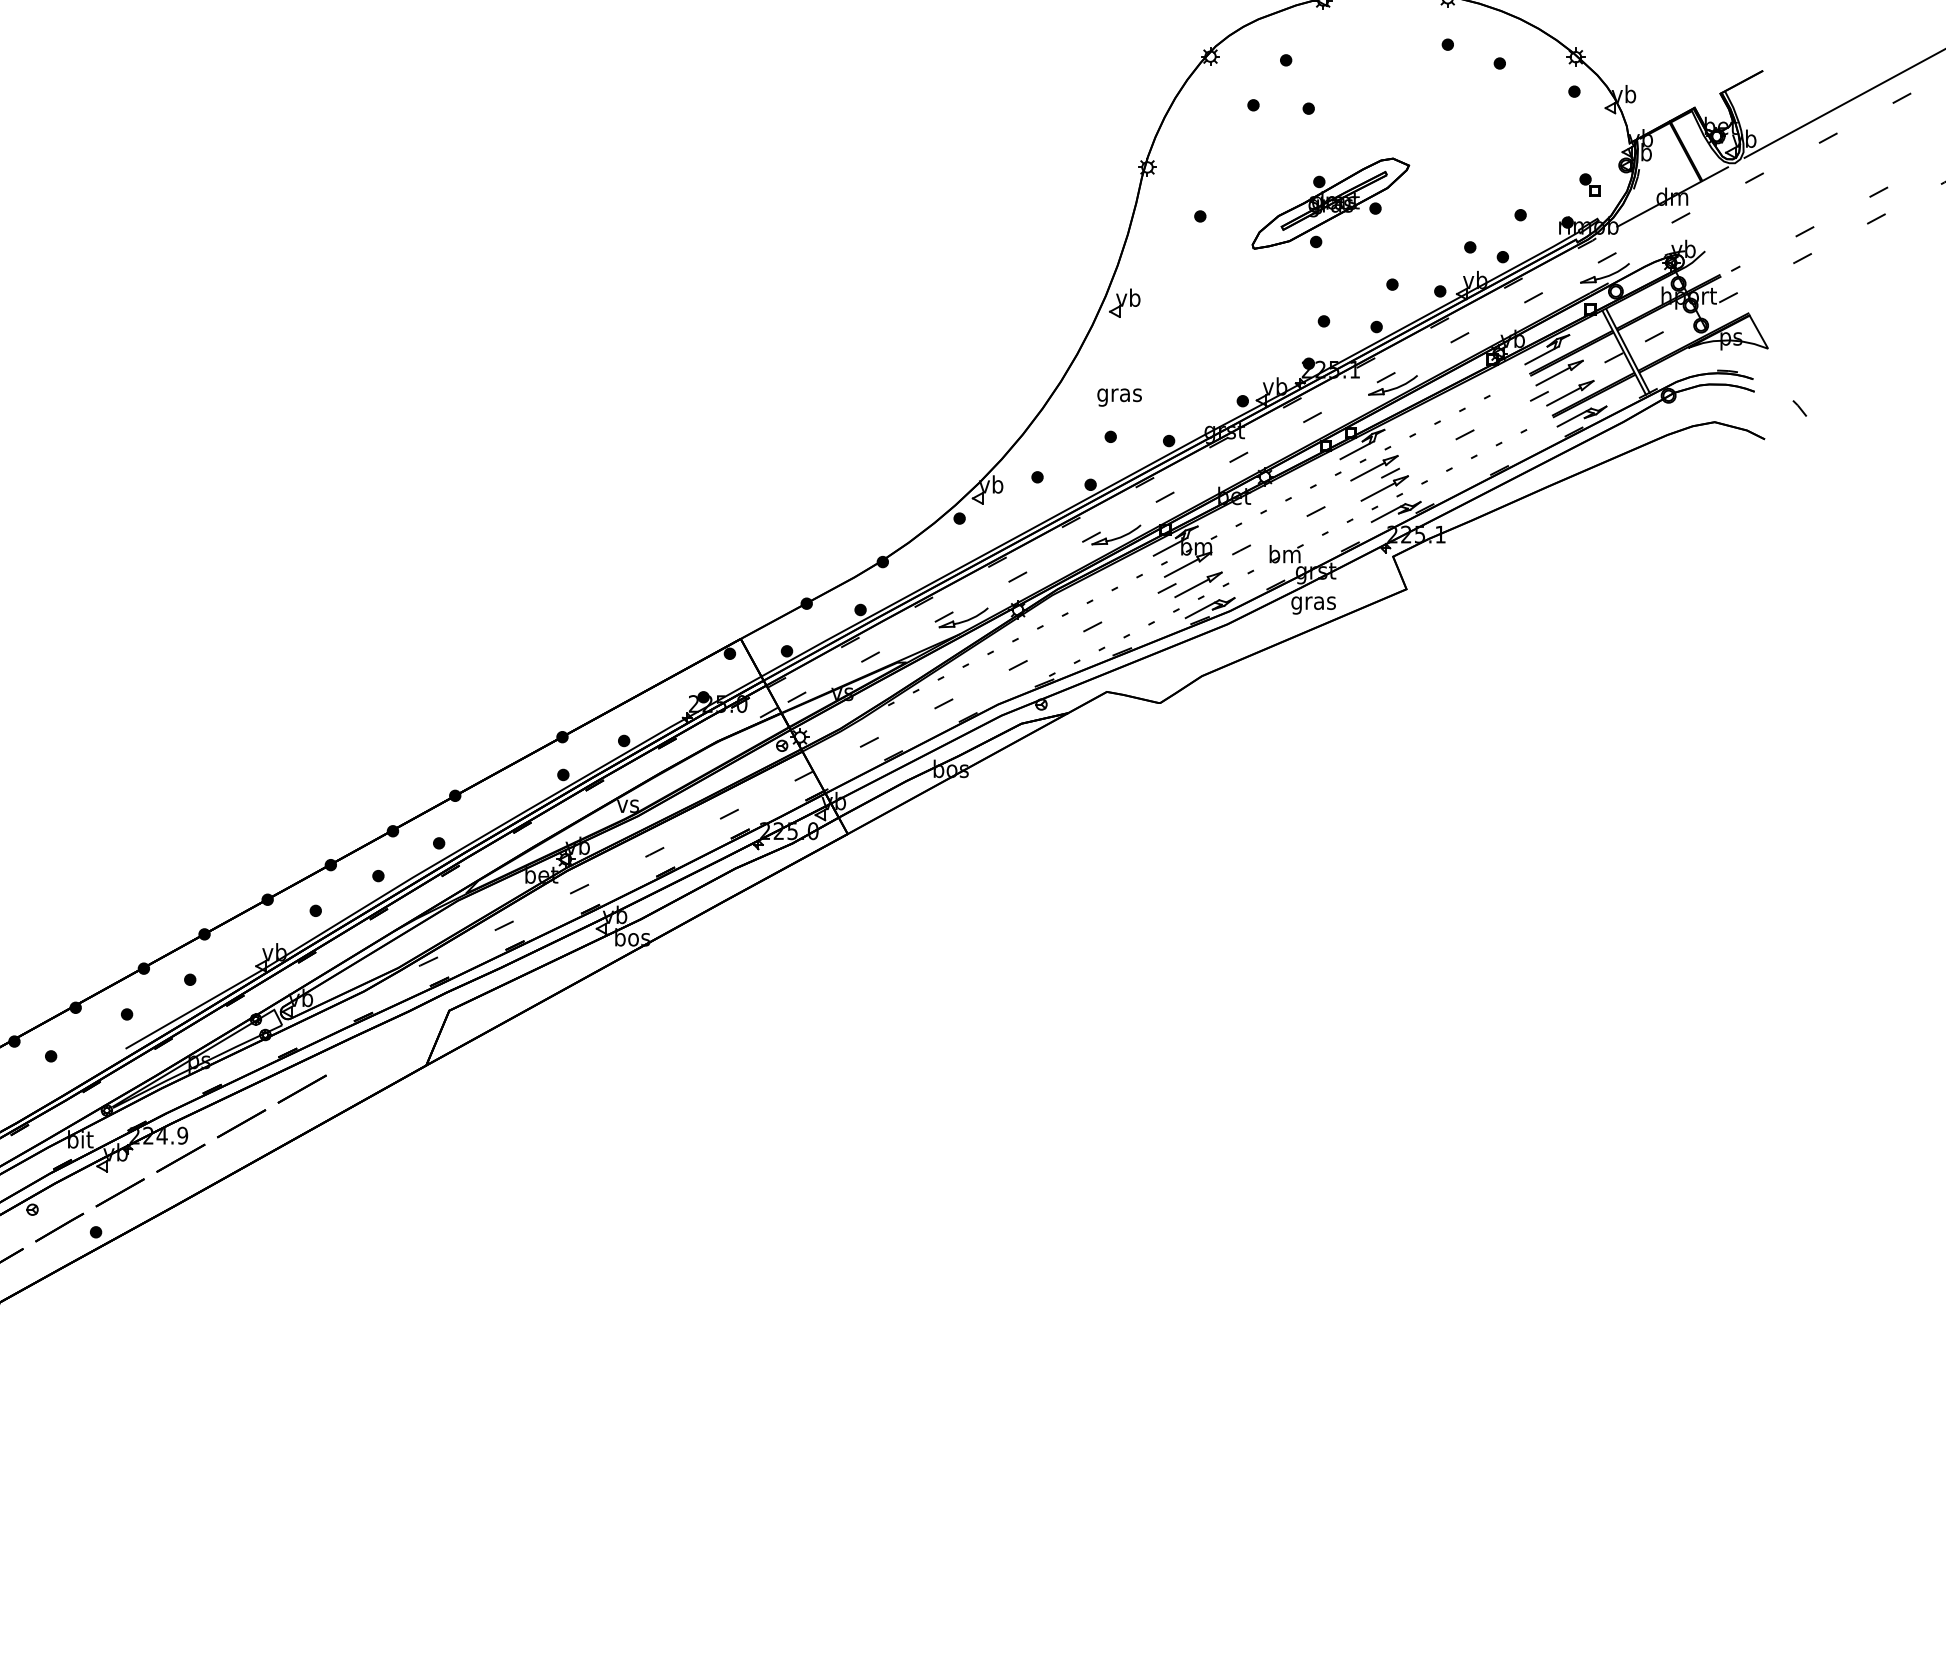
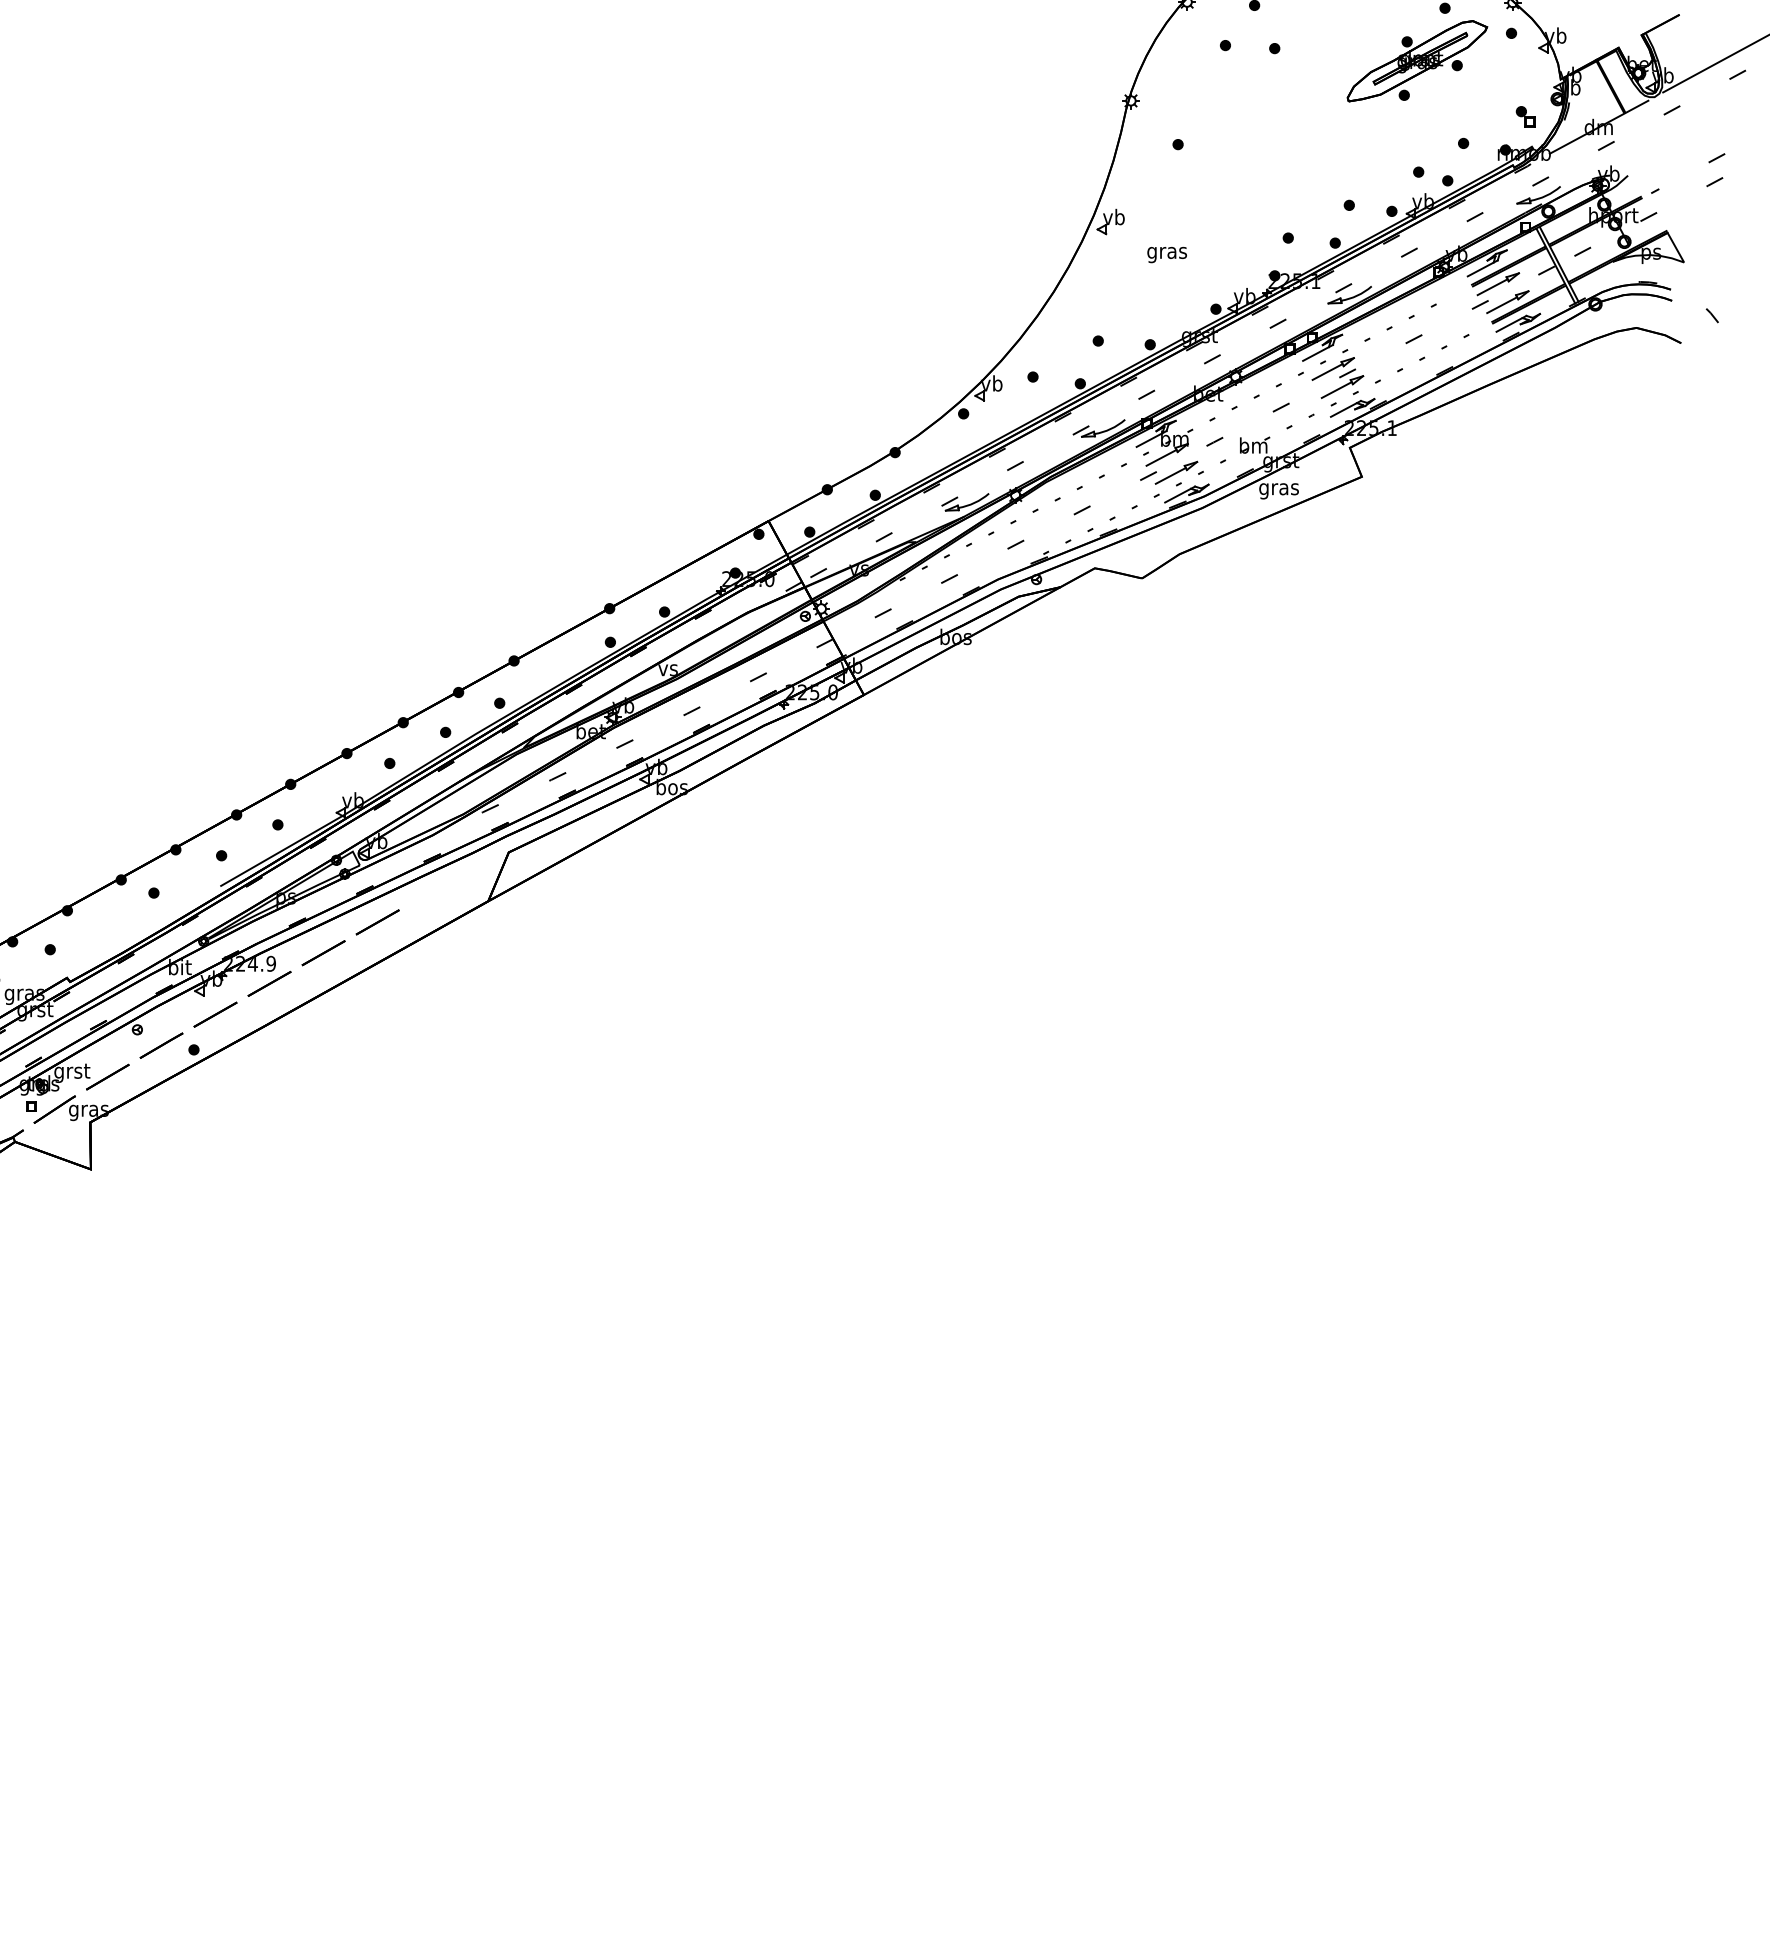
part: (1330, 204) -> (1417, 61), moved
text: (1118, 398) -> (1166, 255), moved

